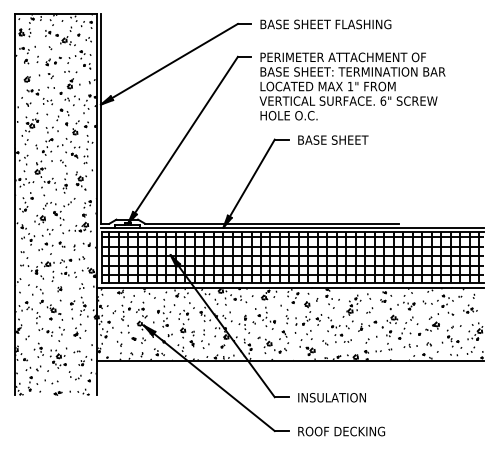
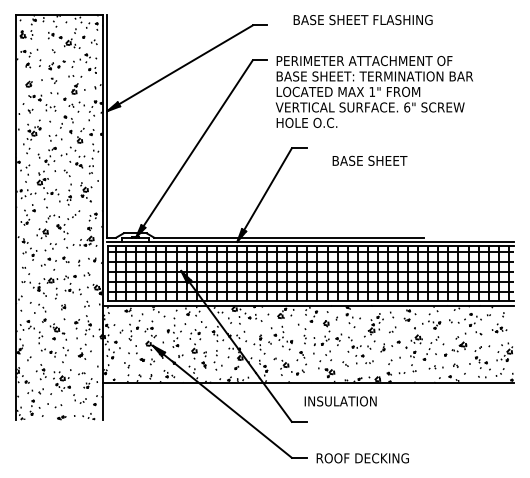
text: (325, 24) -> (362, 20), moved
text: (332, 139) -> (369, 160), moved
text: (331, 397) -> (340, 401), moved

